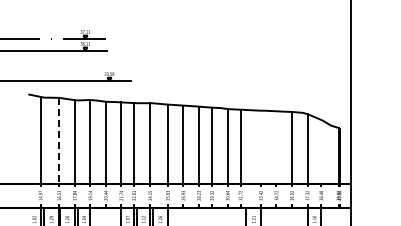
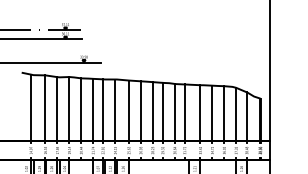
line: (59, 140) -> (45, 108), dashed -> solid
line: (260, 146) -> (200, 112), added
line: (276, 147) -> (212, 113), added
line: (321, 151) -> (246, 116), added

